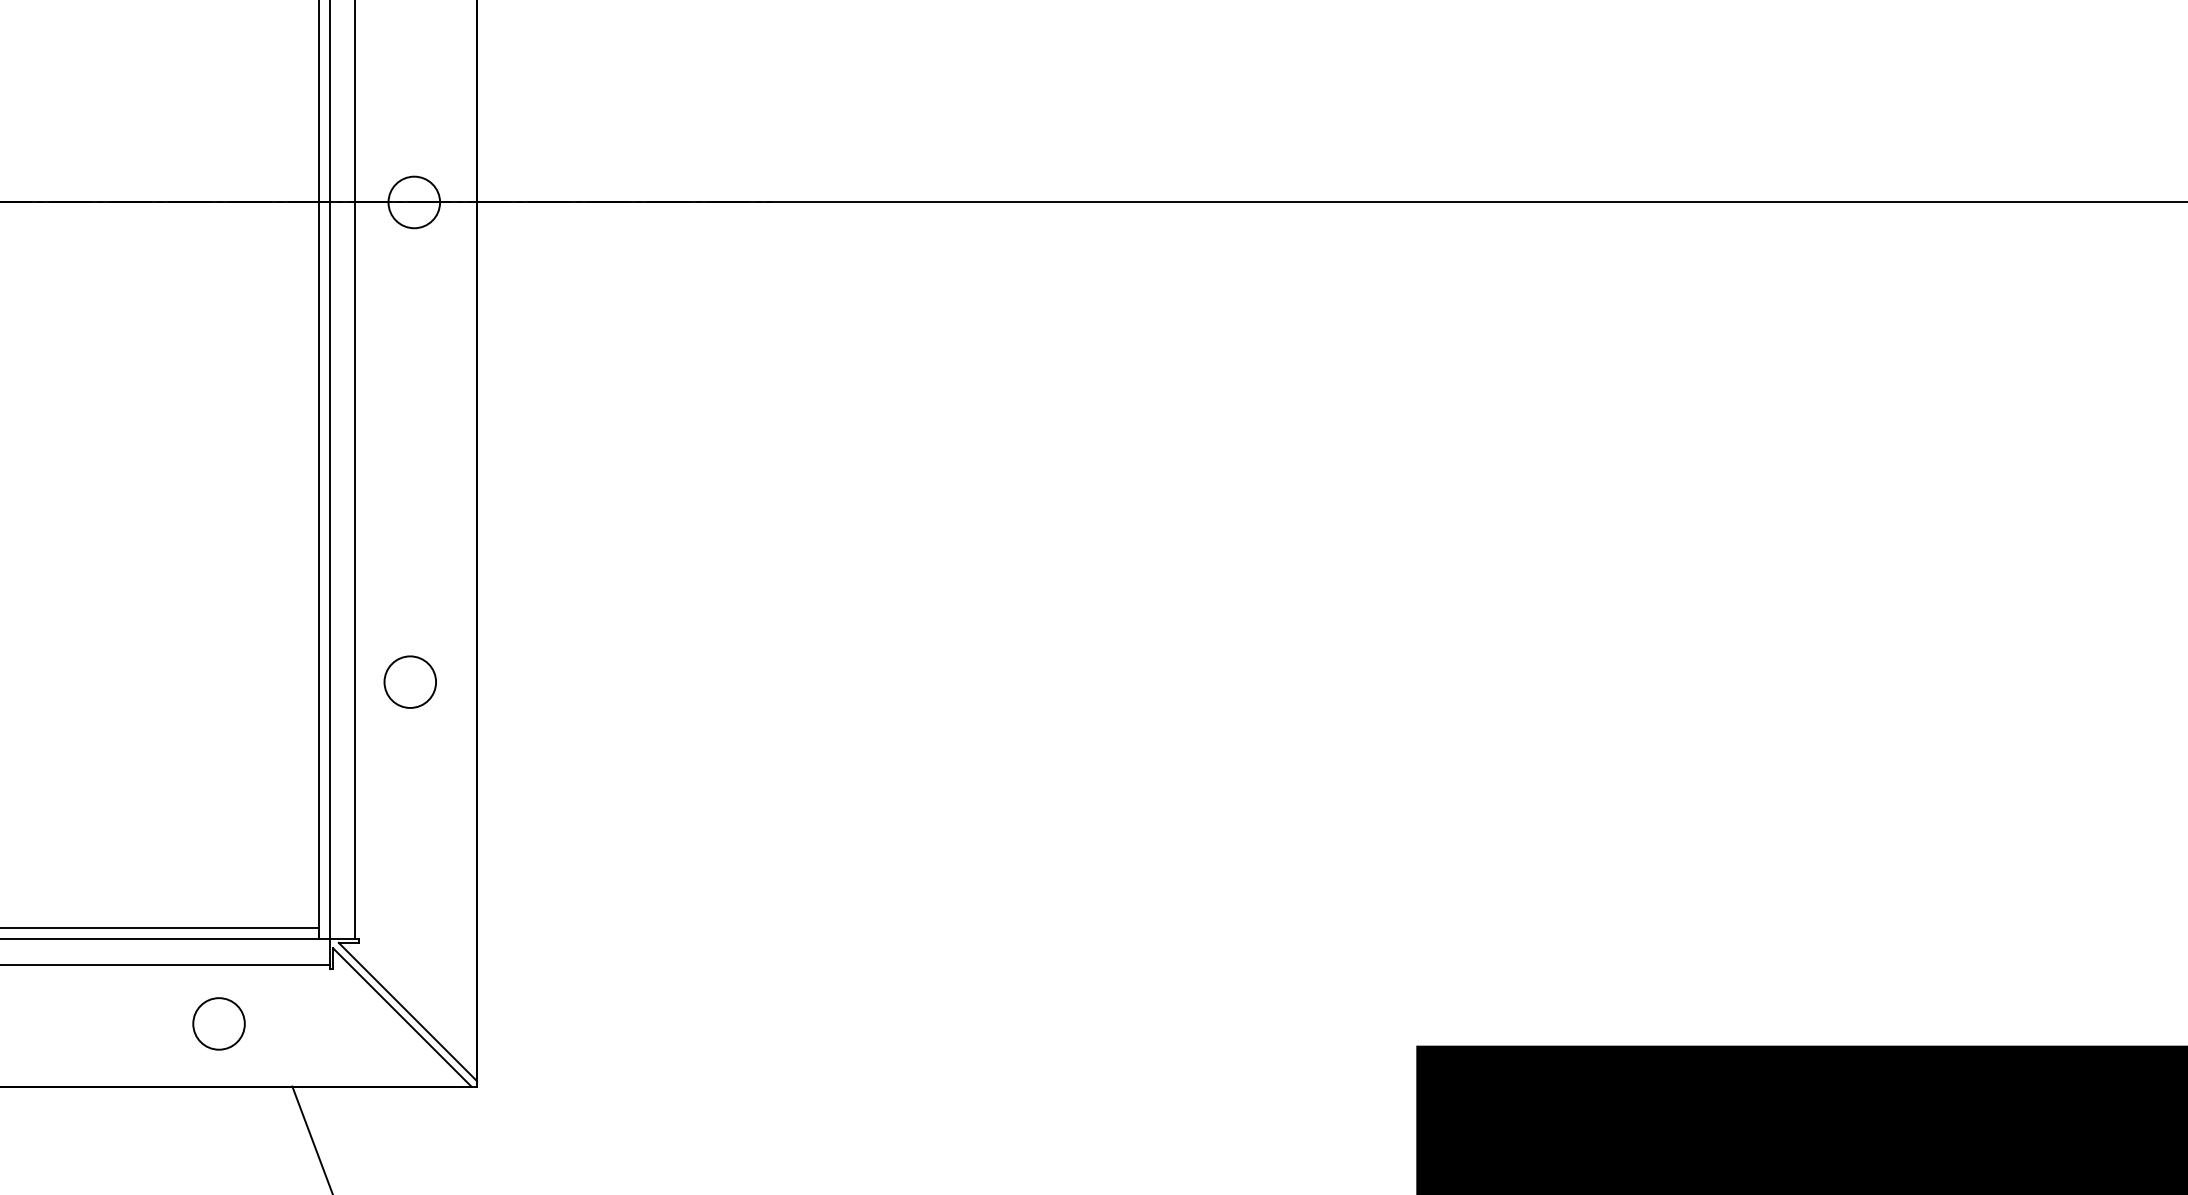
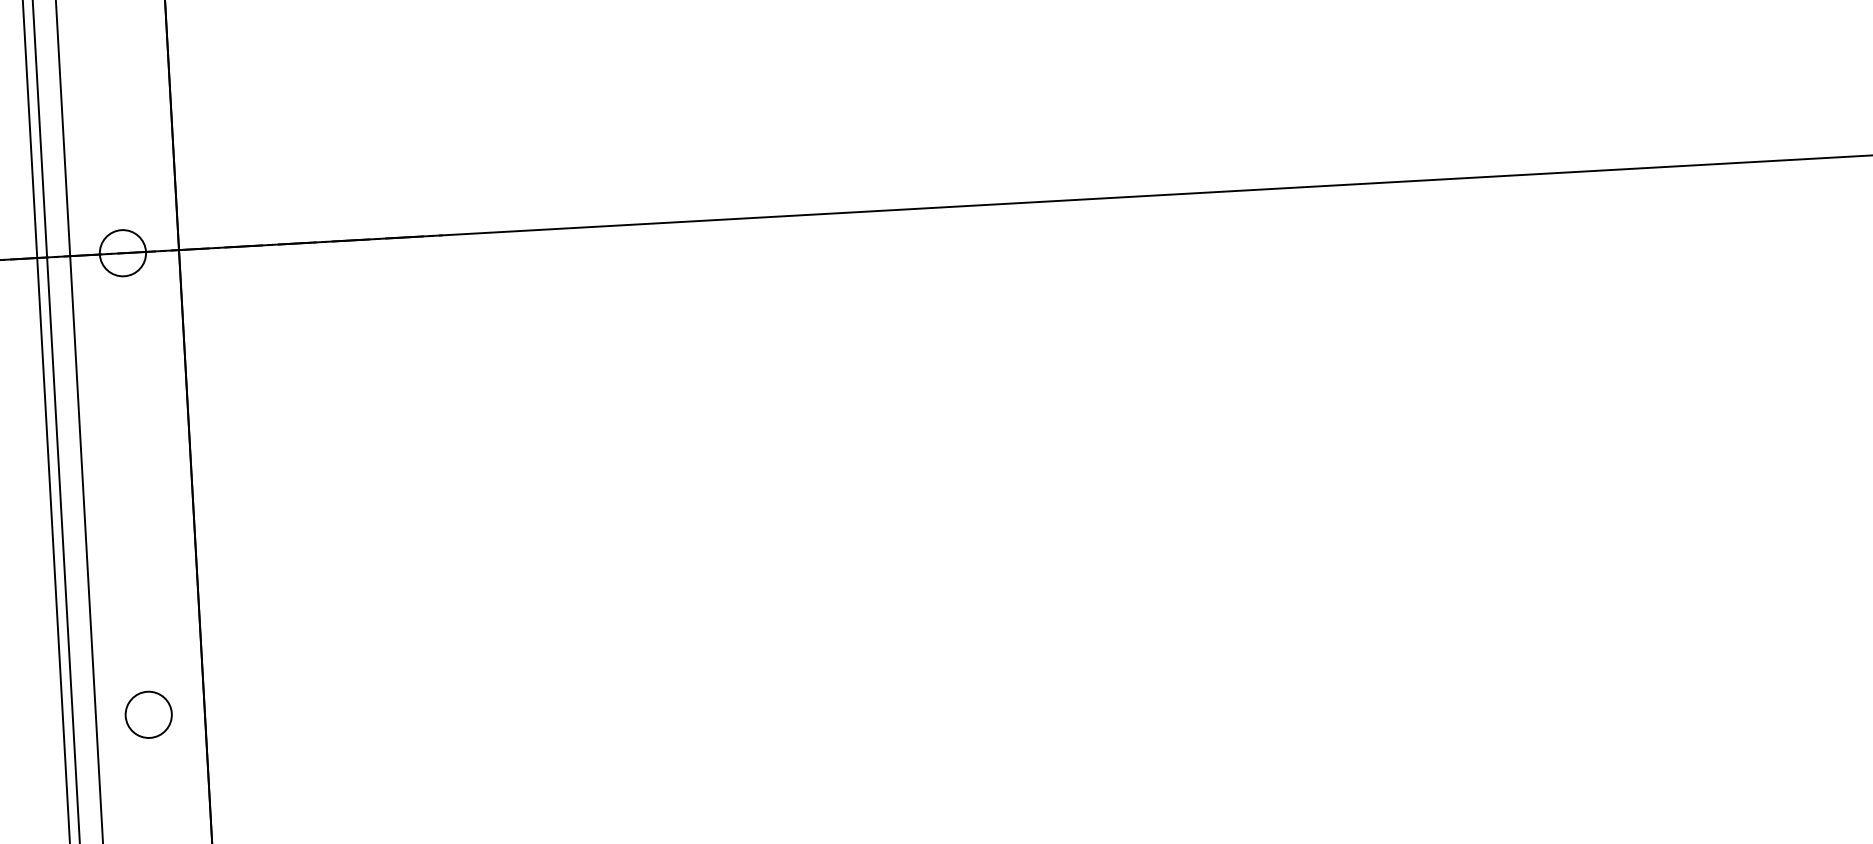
circle: (409, 681) -> (148, 714), moved

